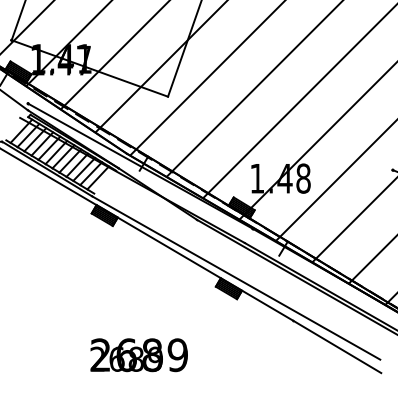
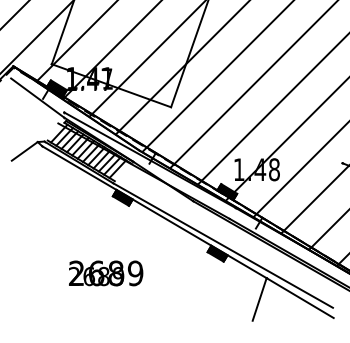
line: (283, 348) -> (259, 299), added
text: (139, 355) -> (106, 273), moved

